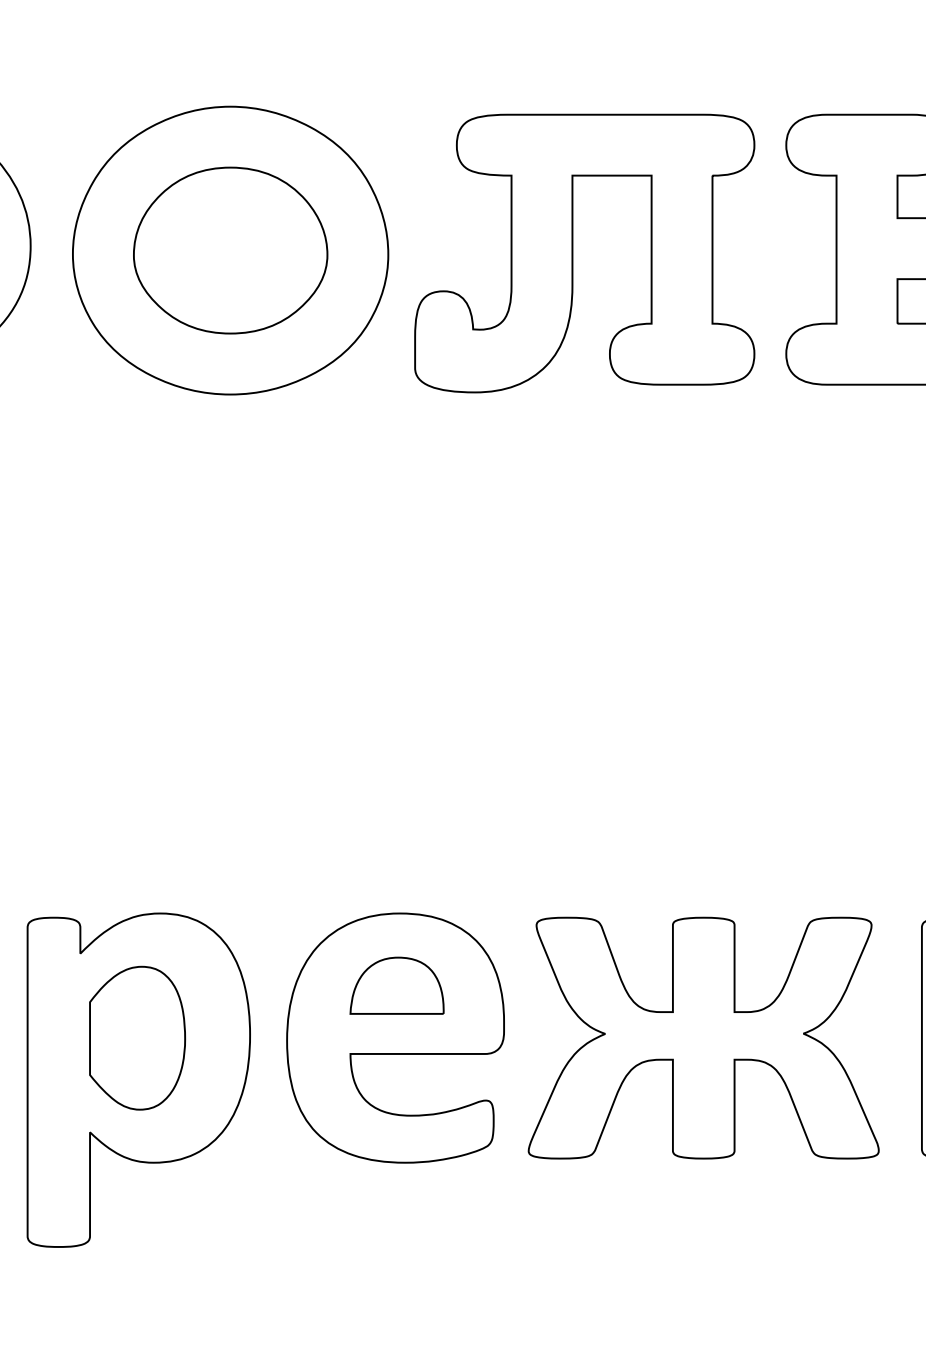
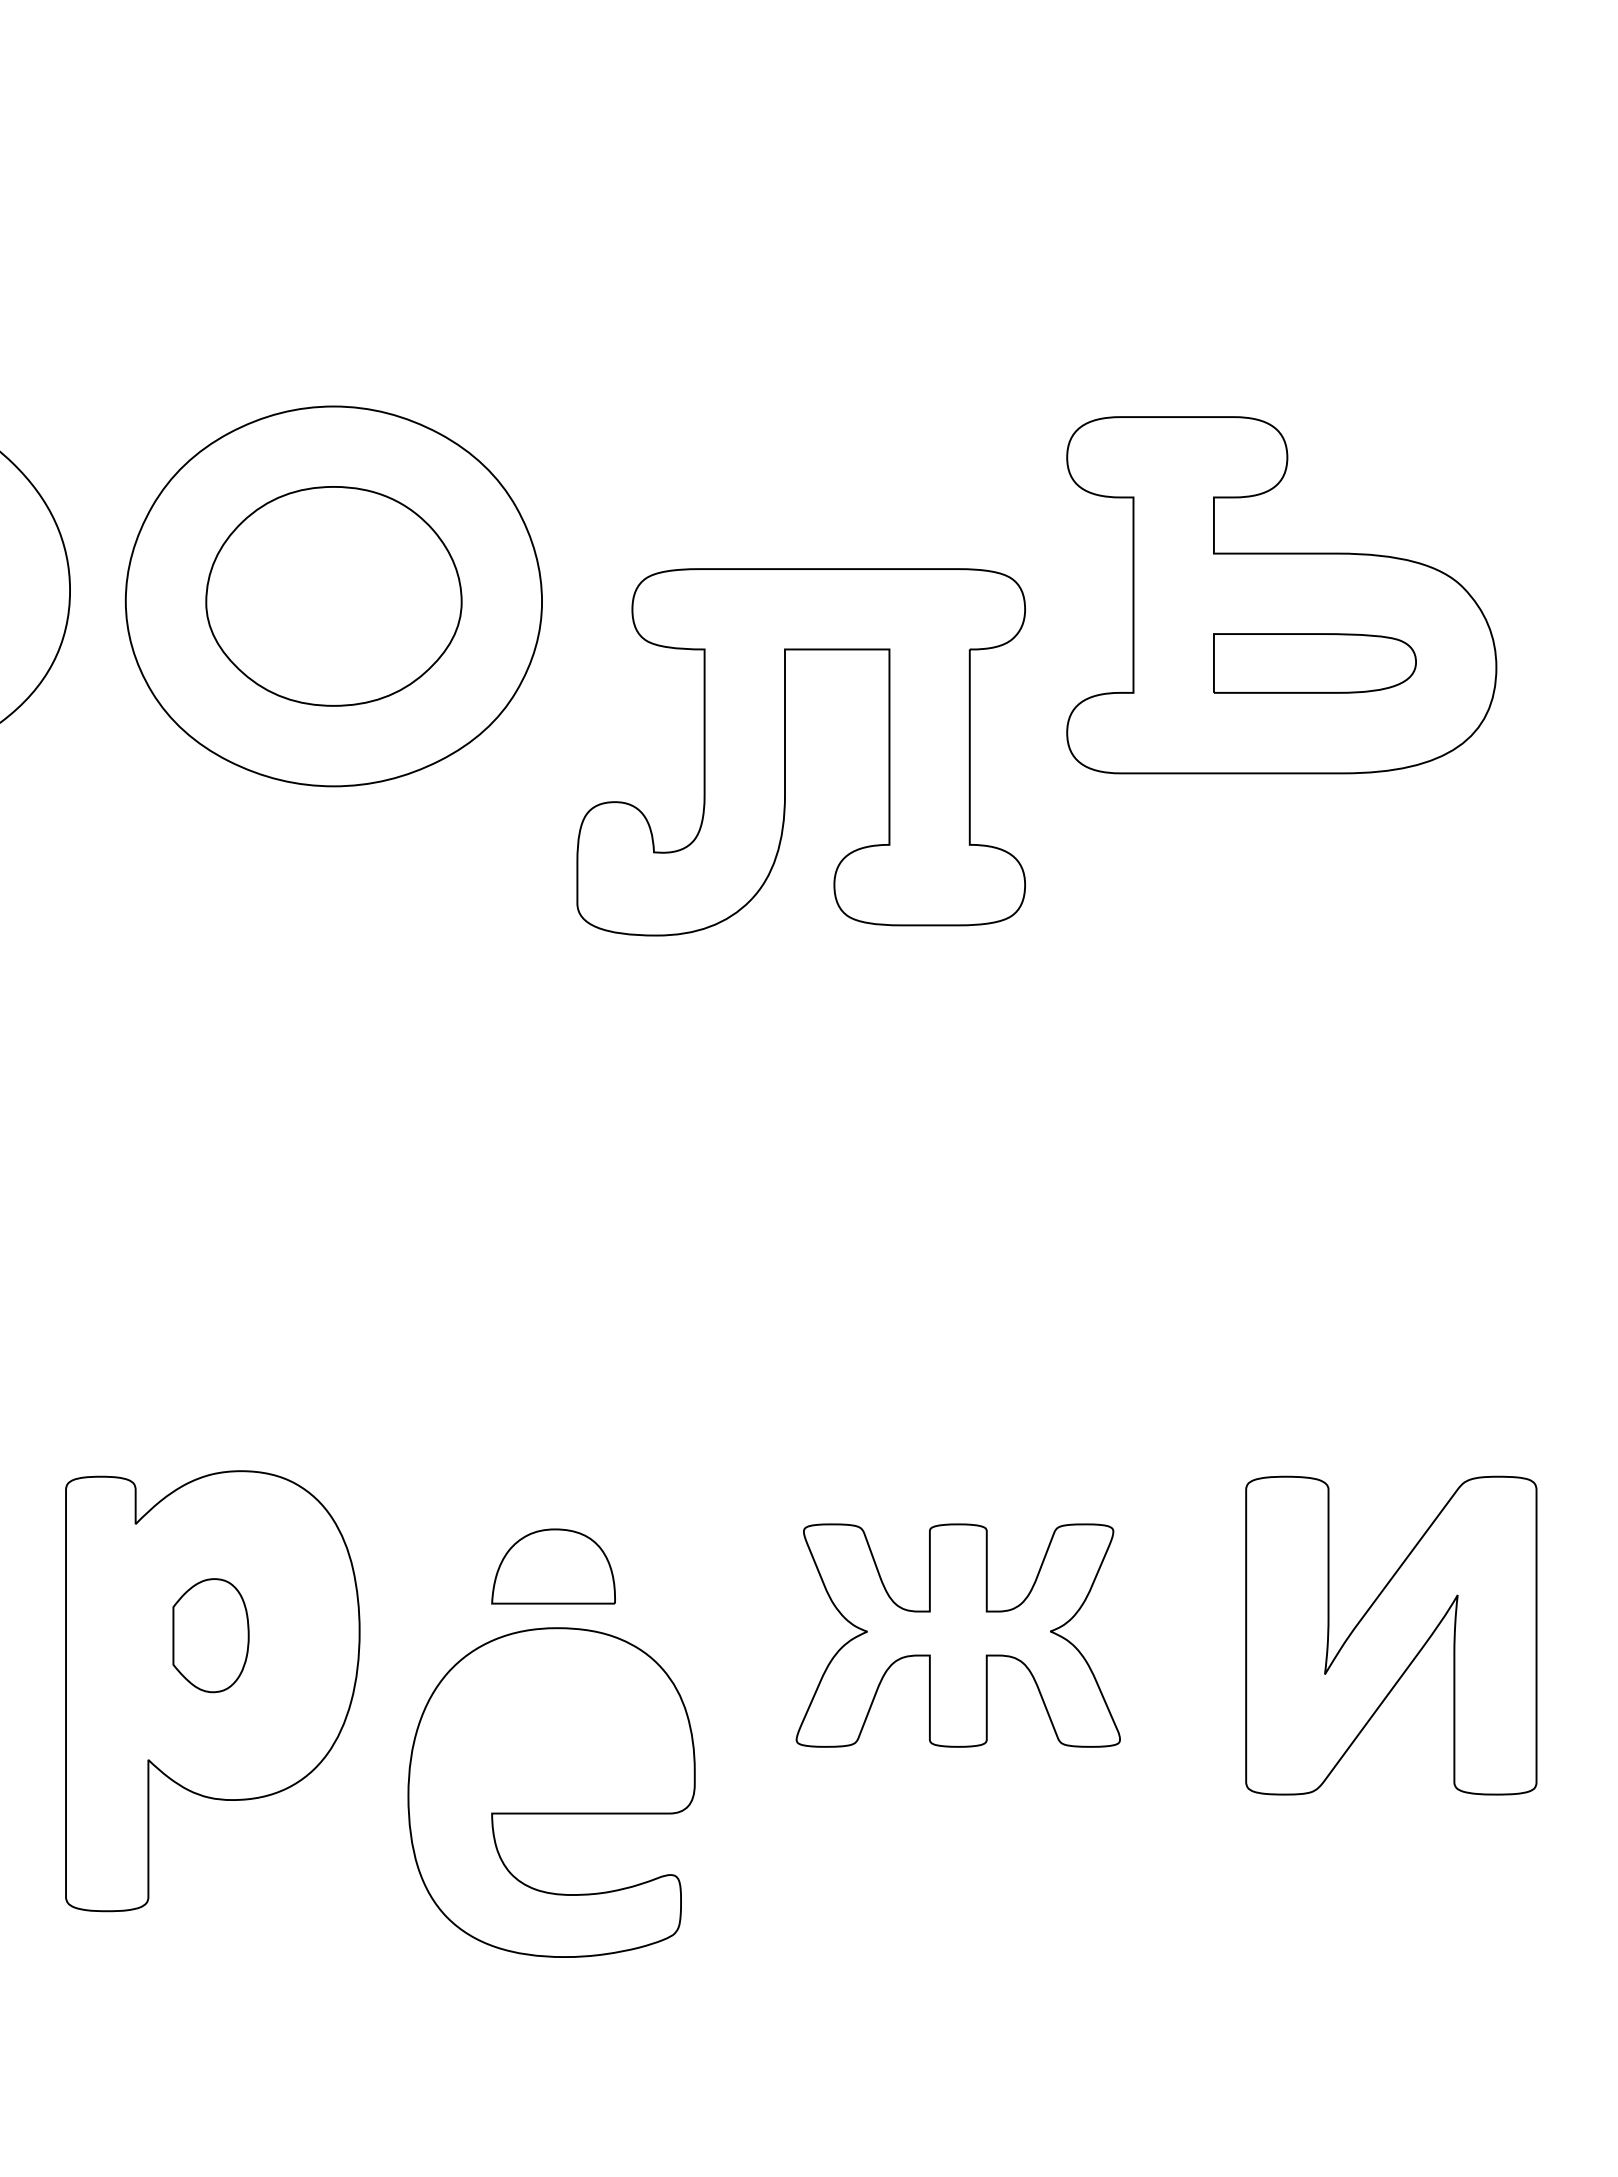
part: (572, 253) -> (785, 752), moved
part: (137, 1038) -> (210, 1635), size x0.6
part: (395, 1038) -> (551, 1792), moved
part: (703, 1038) -> (958, 1635), size x0.7

